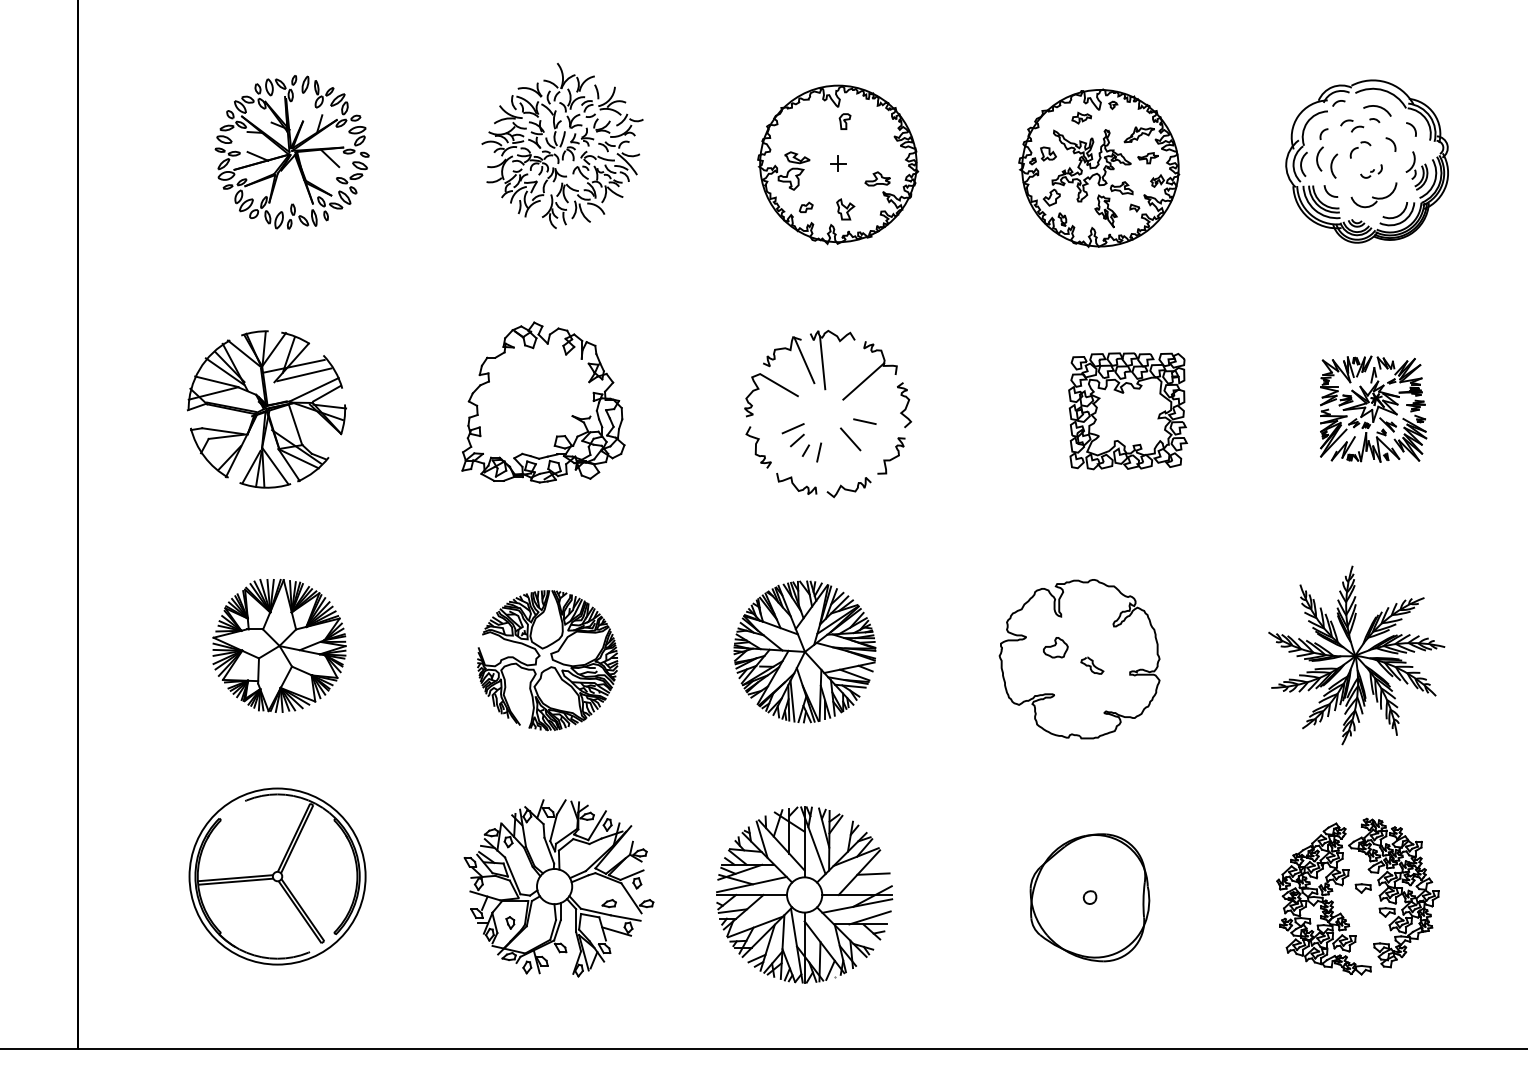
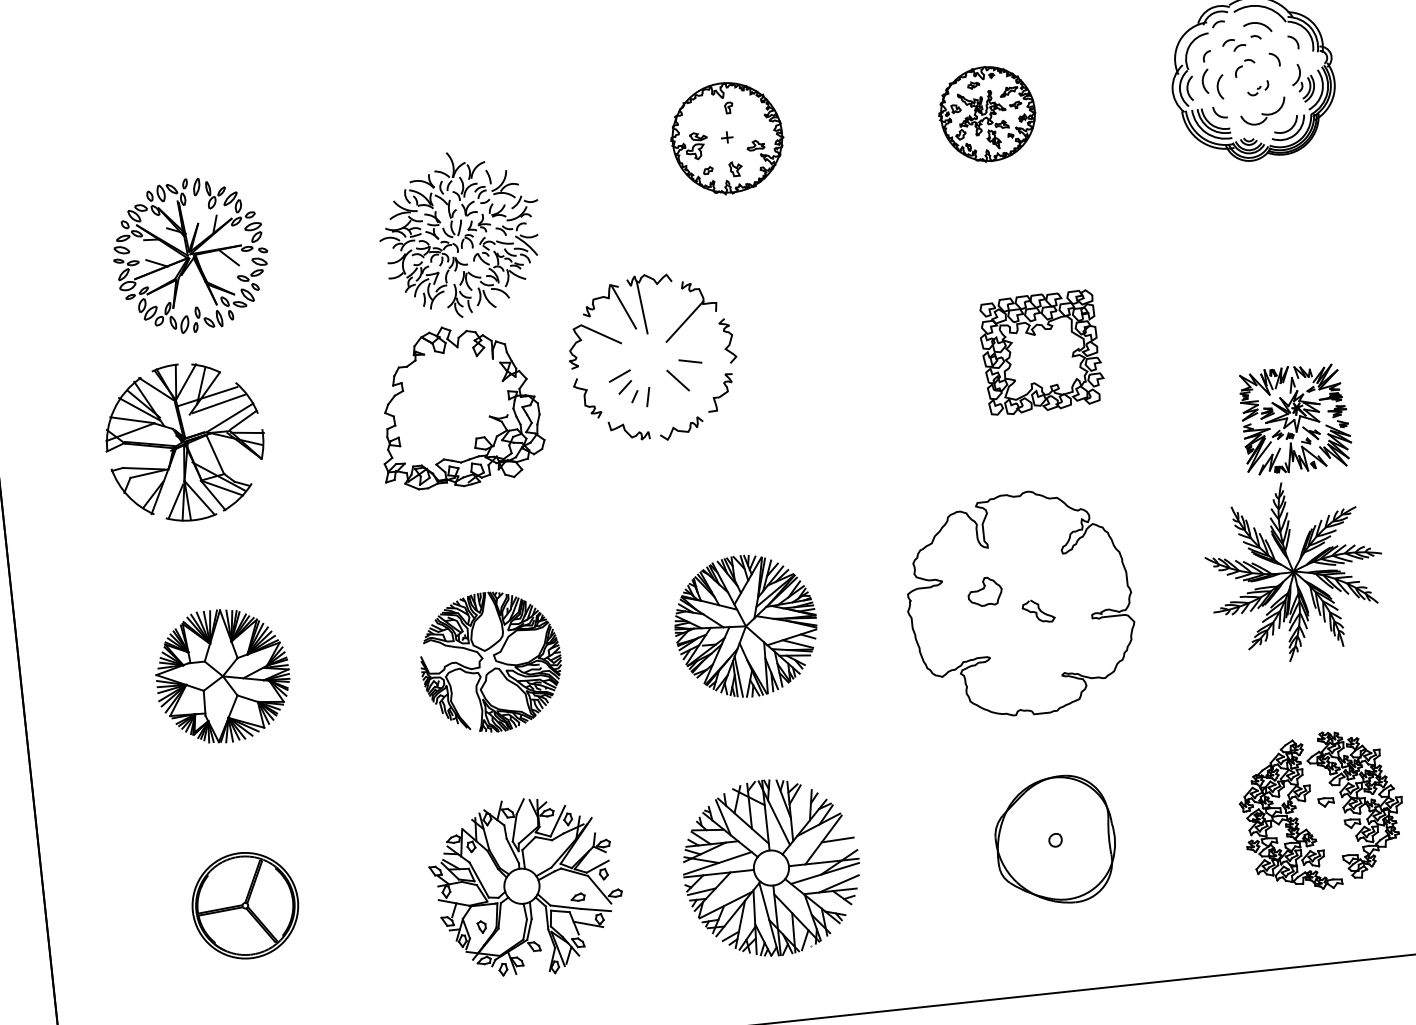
part: (562, 145) -> (460, 234), moved
part: (291, 152) -> (189, 255), moved
part: (838, 164) -> (727, 138), size x0.7
part: (1099, 168) -> (987, 114), size x0.6
part: (1373, 408) -> (1295, 418), moved
part: (840, 427) -> (666, 369), moved
part: (1079, 659) -> (1019, 604), size x1.4
part: (277, 876) -> (245, 905), size x0.6

